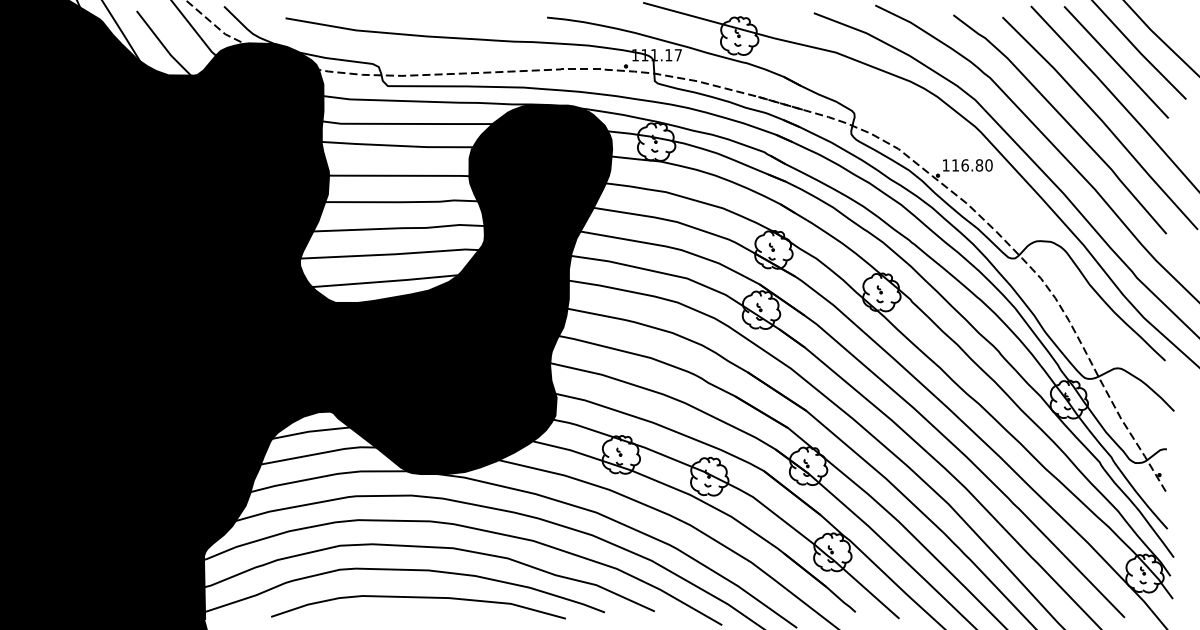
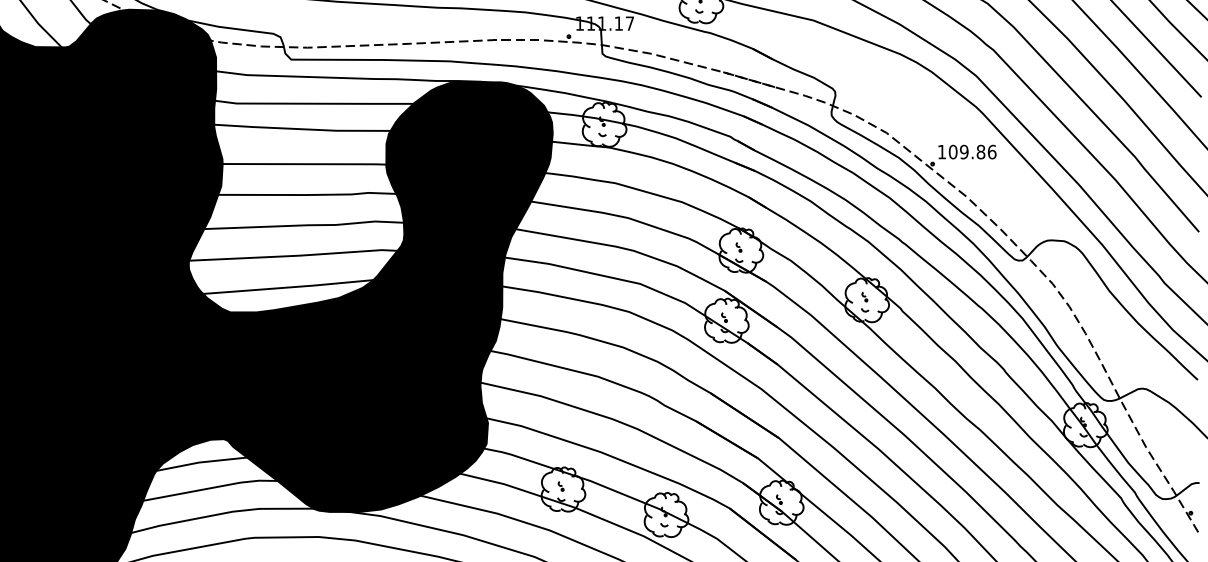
text: (971, 165) -> (971, 152), 116.80 -> 109.86

